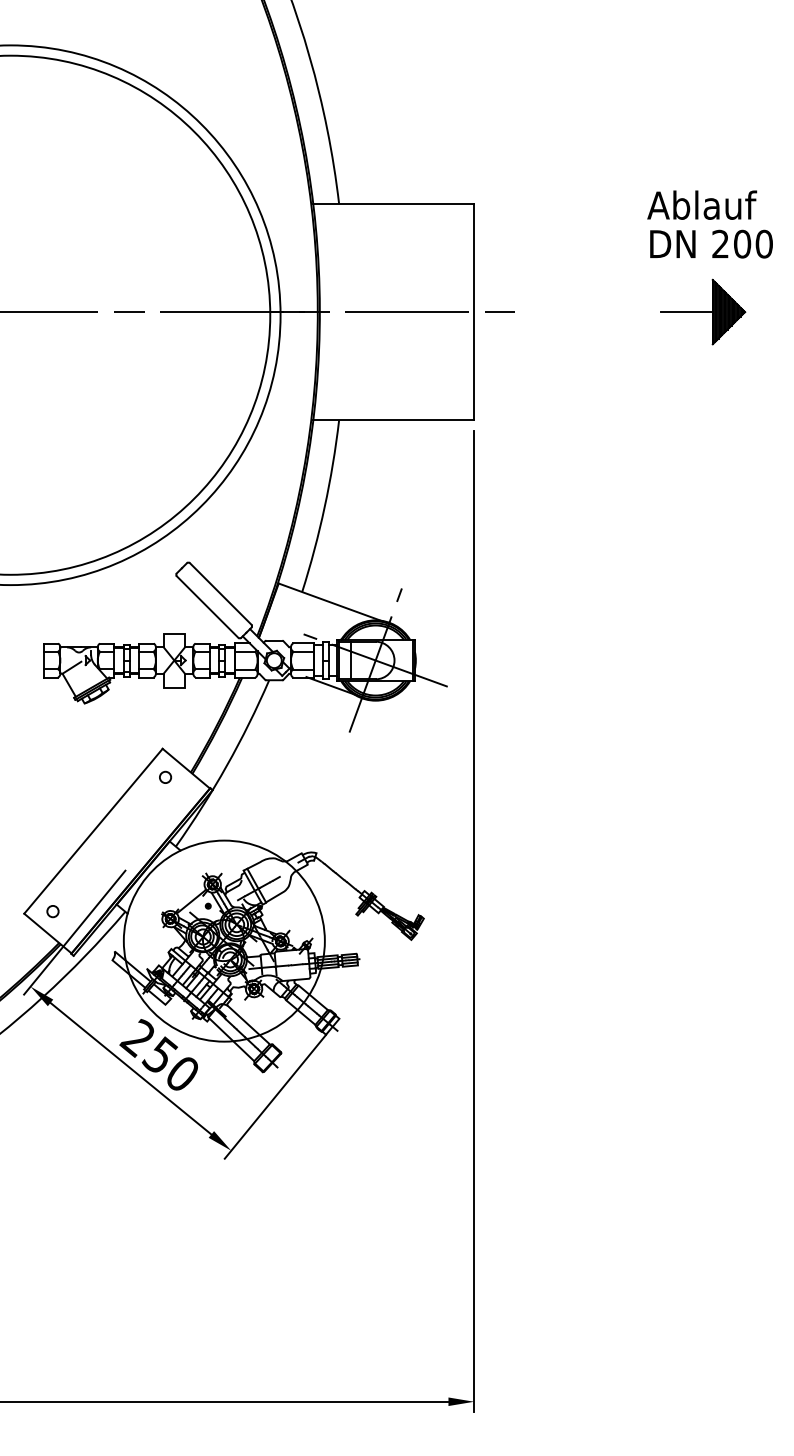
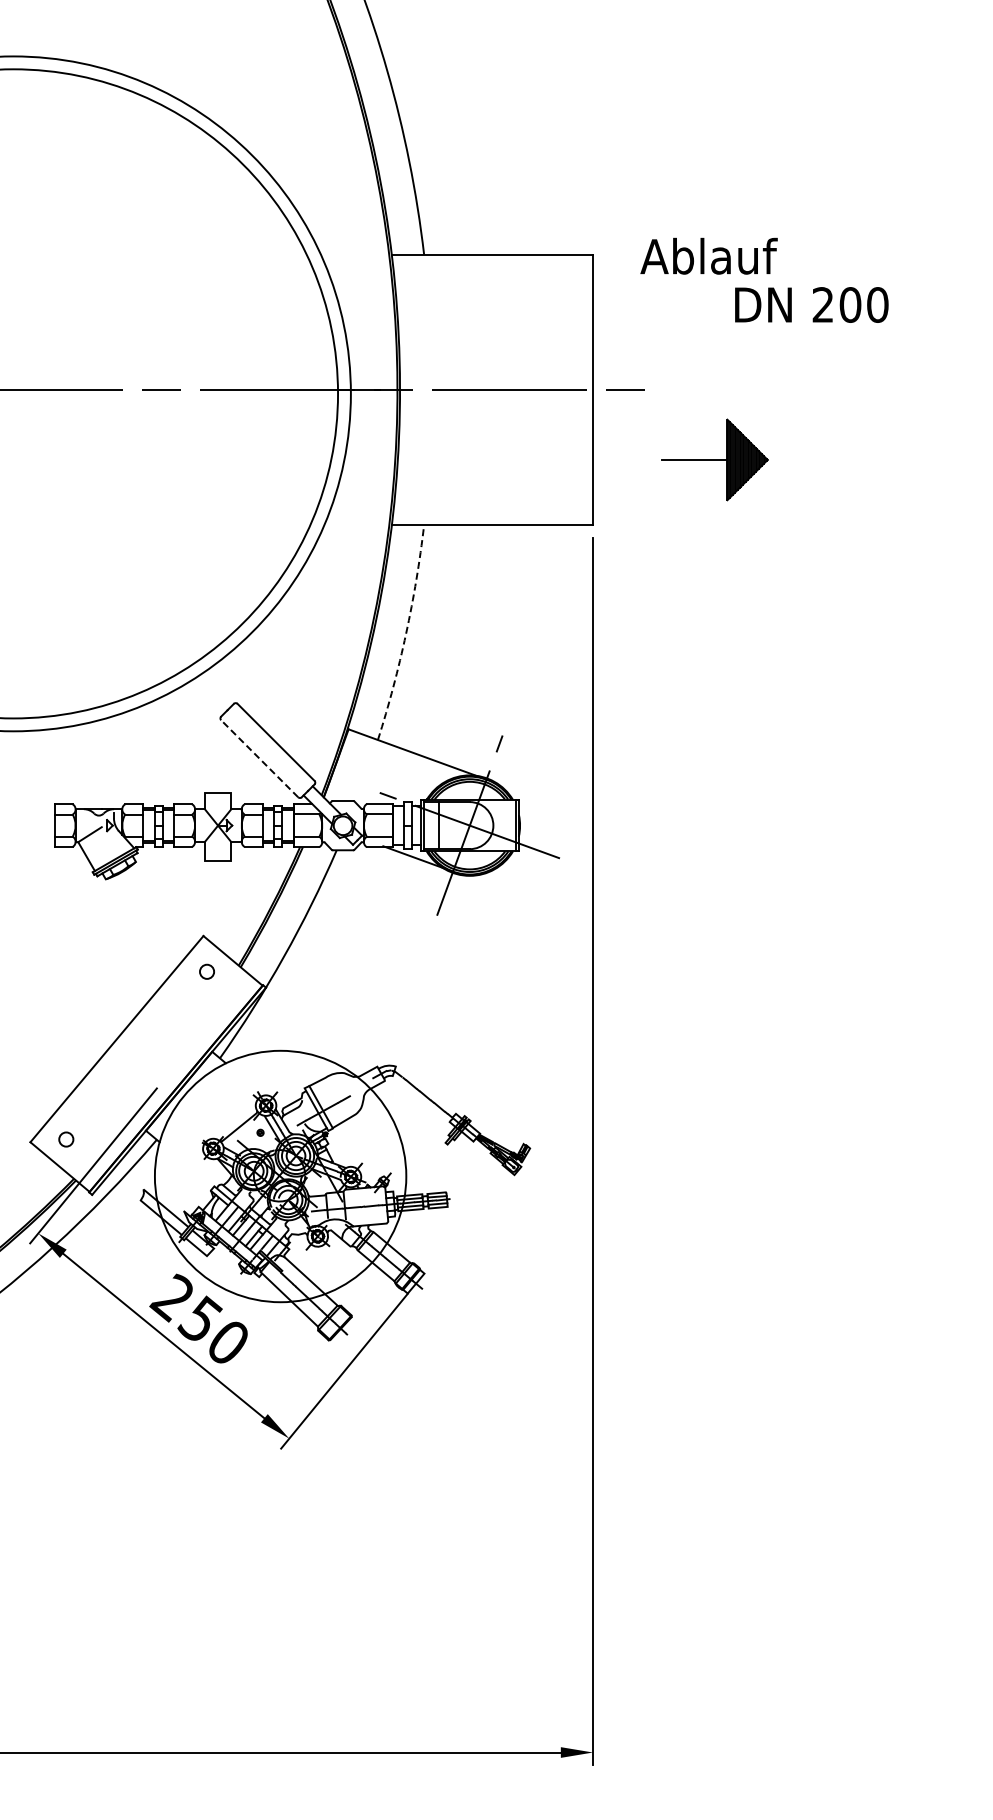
text: (701, 204) -> (708, 255), moved
text: (711, 243) -> (811, 304), moved
part: (702, 311) -> (714, 459), moved
arc: (325, 506) -> (406, 633), solid -> dashed
line: (207, 606) -> (259, 758), solid -> dashed

